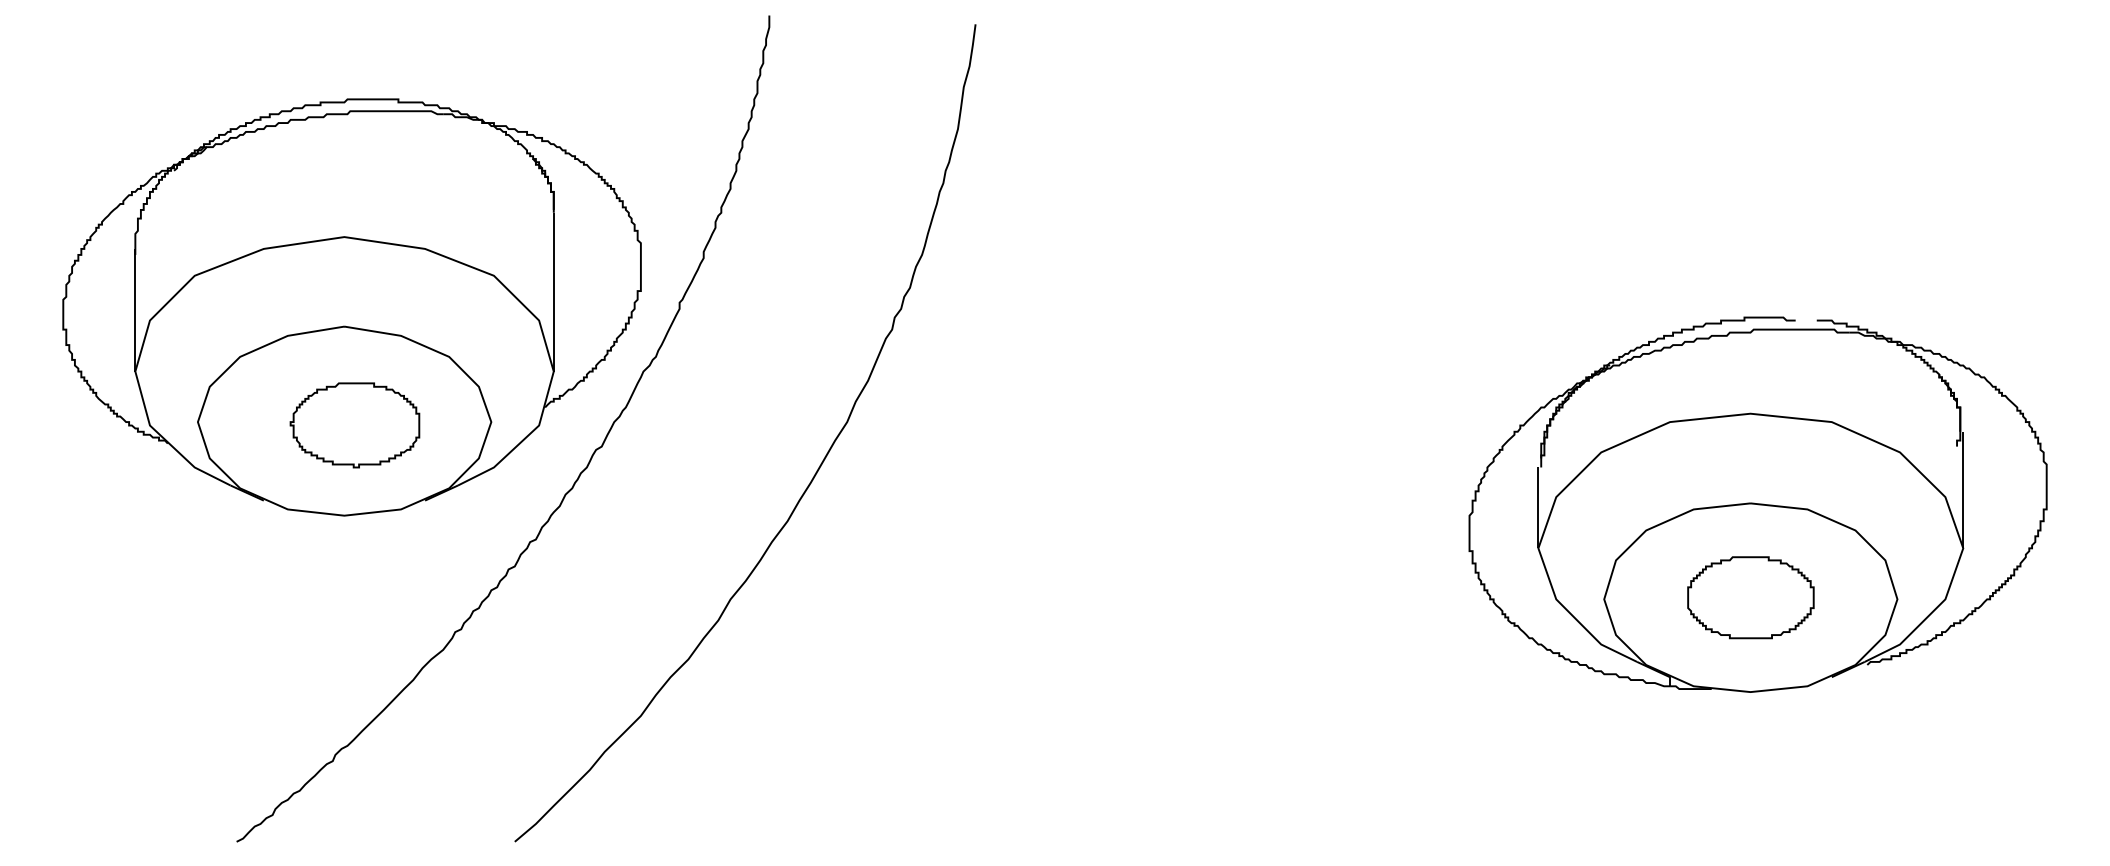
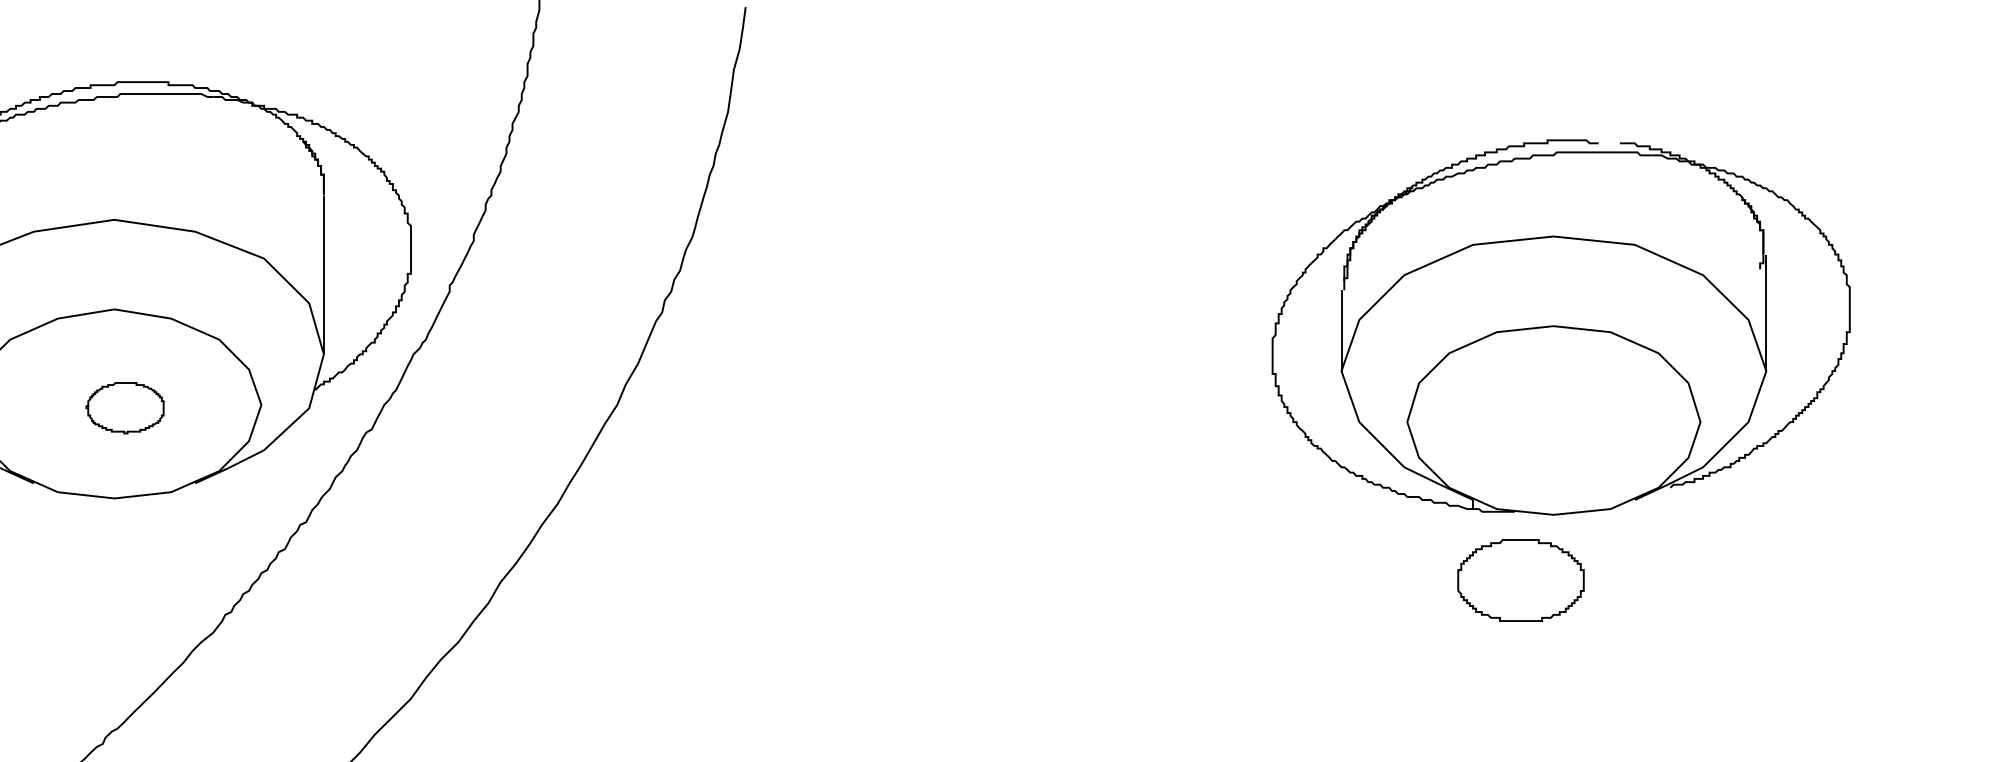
part: (354, 425) -> (124, 408), size x0.6
part: (1757, 504) -> (1560, 327), moved

